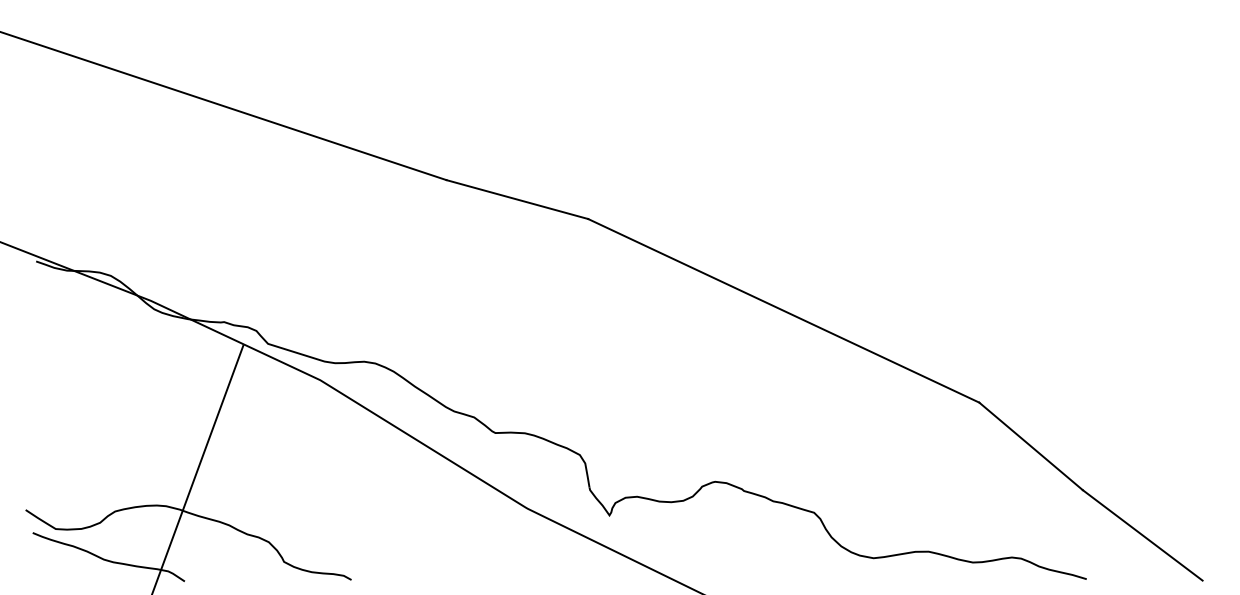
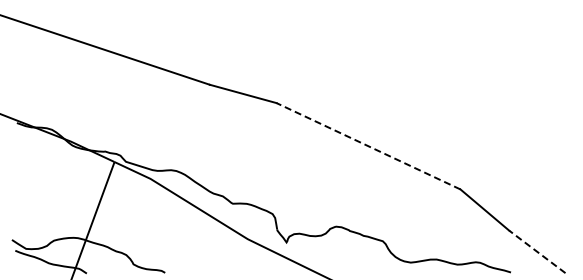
line: (783, 311) -> (368, 146), solid -> dashed
line: (1140, 534) -> (536, 251), solid -> dashed

